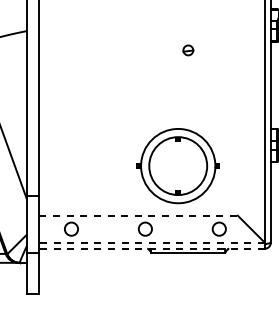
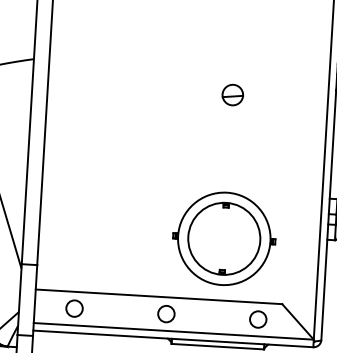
part: (188, 50) -> (233, 95), size x1.67
part: (177, 166) -> (223, 239), moved
line: (139, 215) -> (160, 296), dashed -> solid
line: (152, 242) -> (174, 331), dashed -> solid
line: (152, 248) -> (173, 338), dashed -> solid

